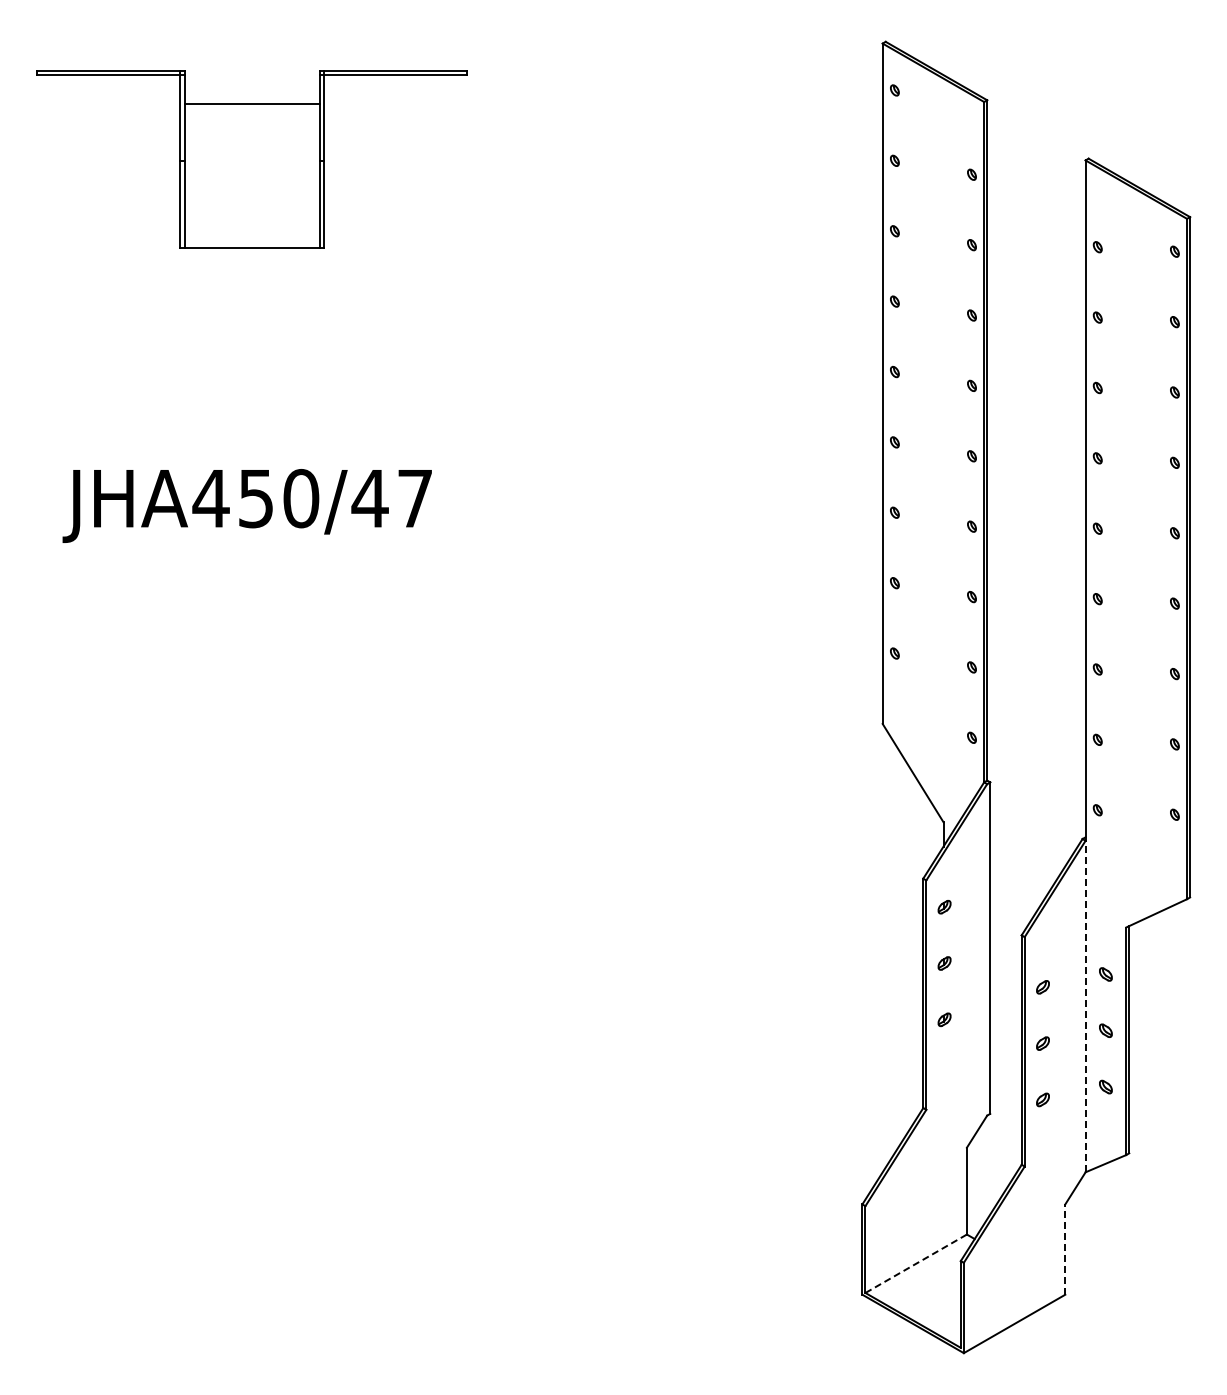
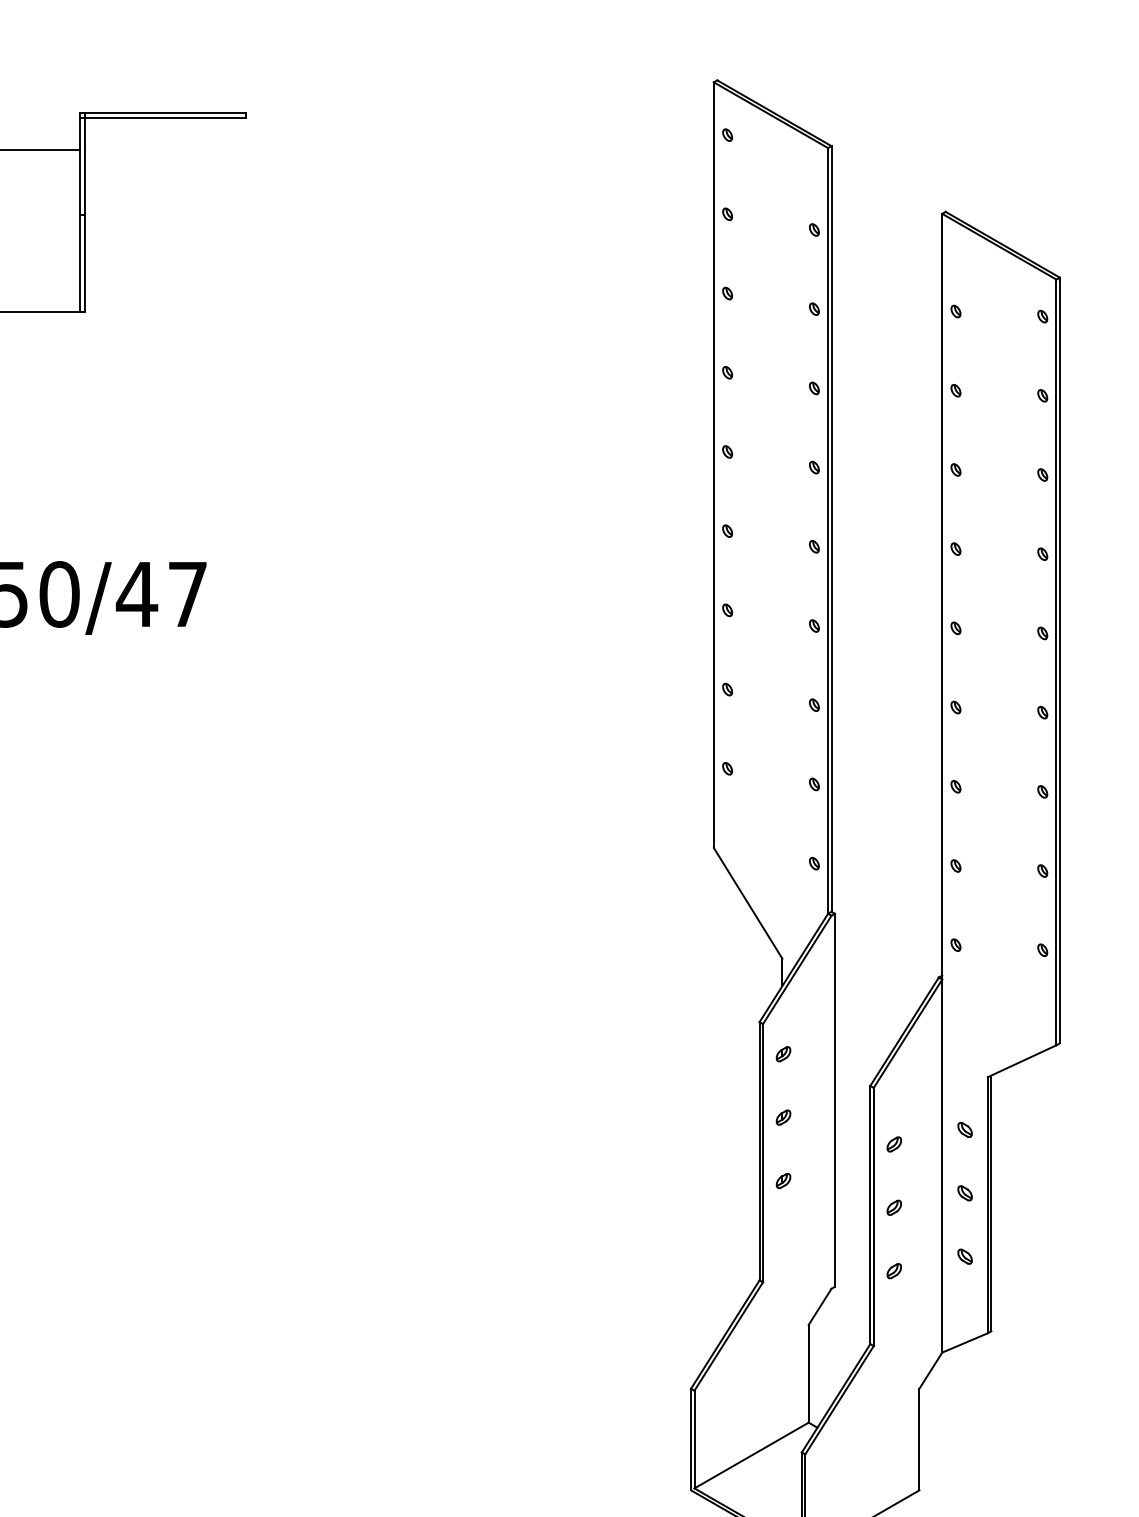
line: (1085, 1006) -> (942, 1166), dashed -> solid
line: (1065, 1249) -> (919, 1439), dashed -> solid
line: (916, 1263) -> (751, 1455), dashed -> solid

